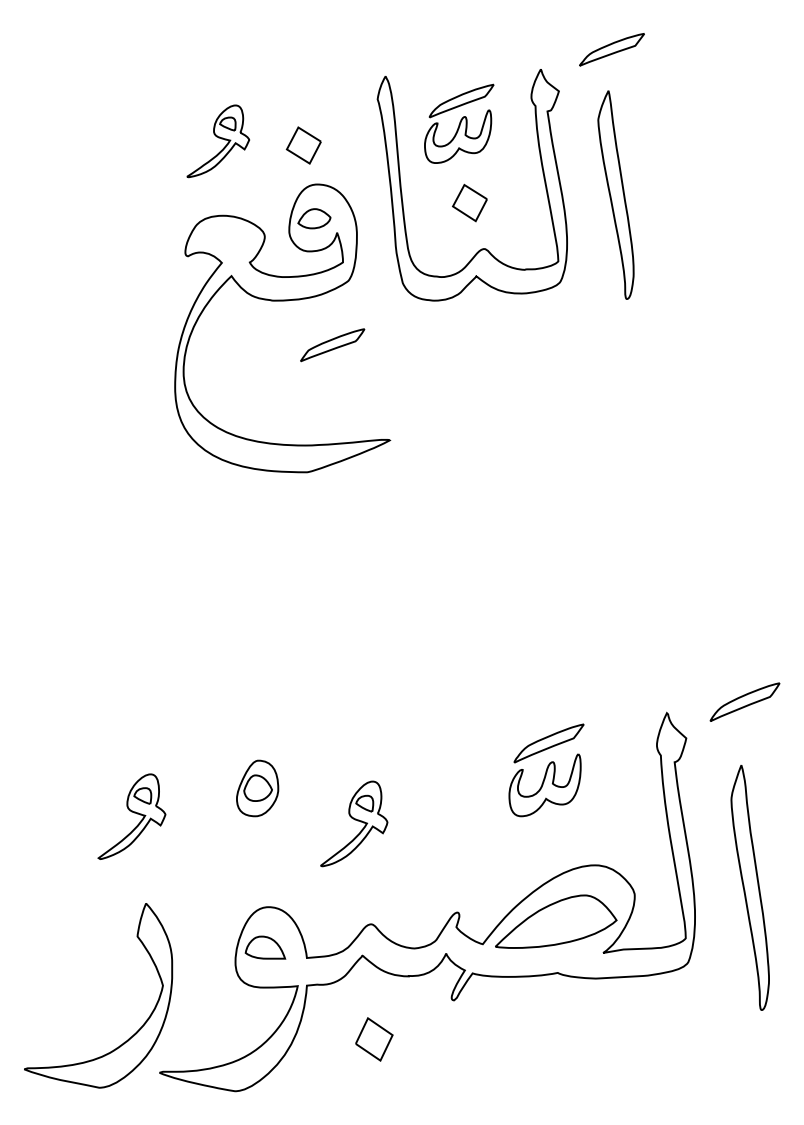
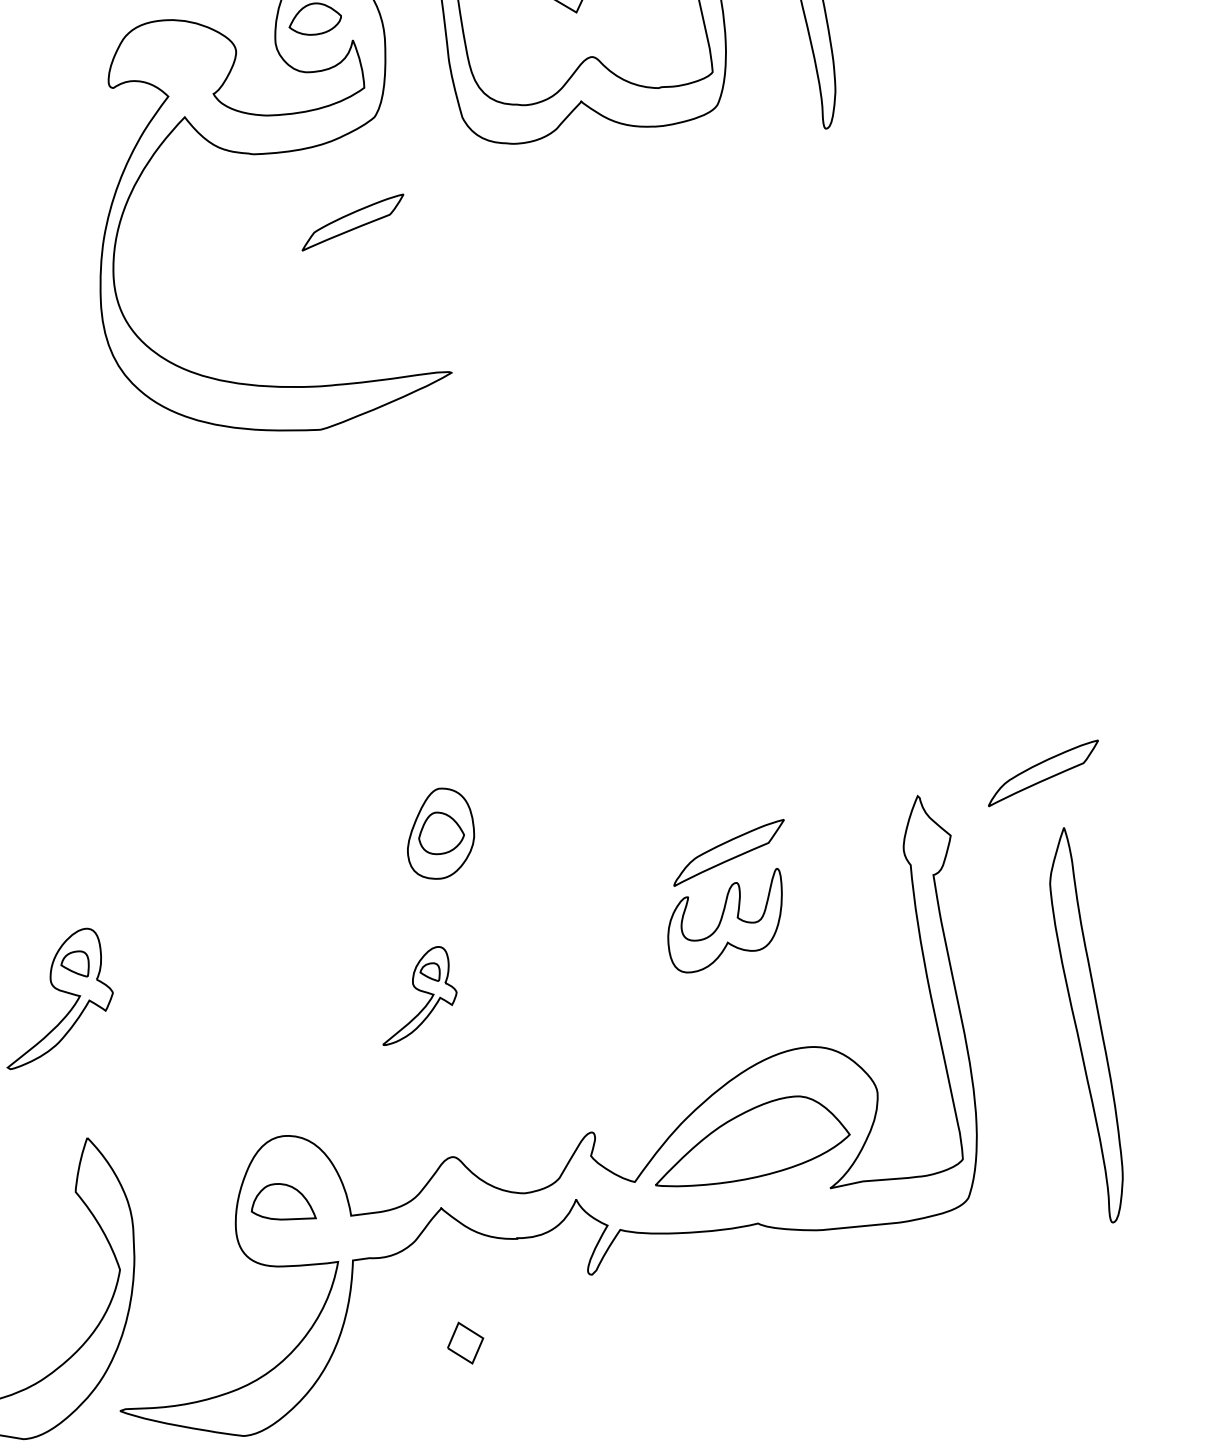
part: (257, 788) -> (440, 833), moved
part: (354, 823) -> (419, 994), size x0.7
part: (749, 887) -> (1085, 1024), moved
part: (374, 1039) -> (465, 1343), size x0.6

